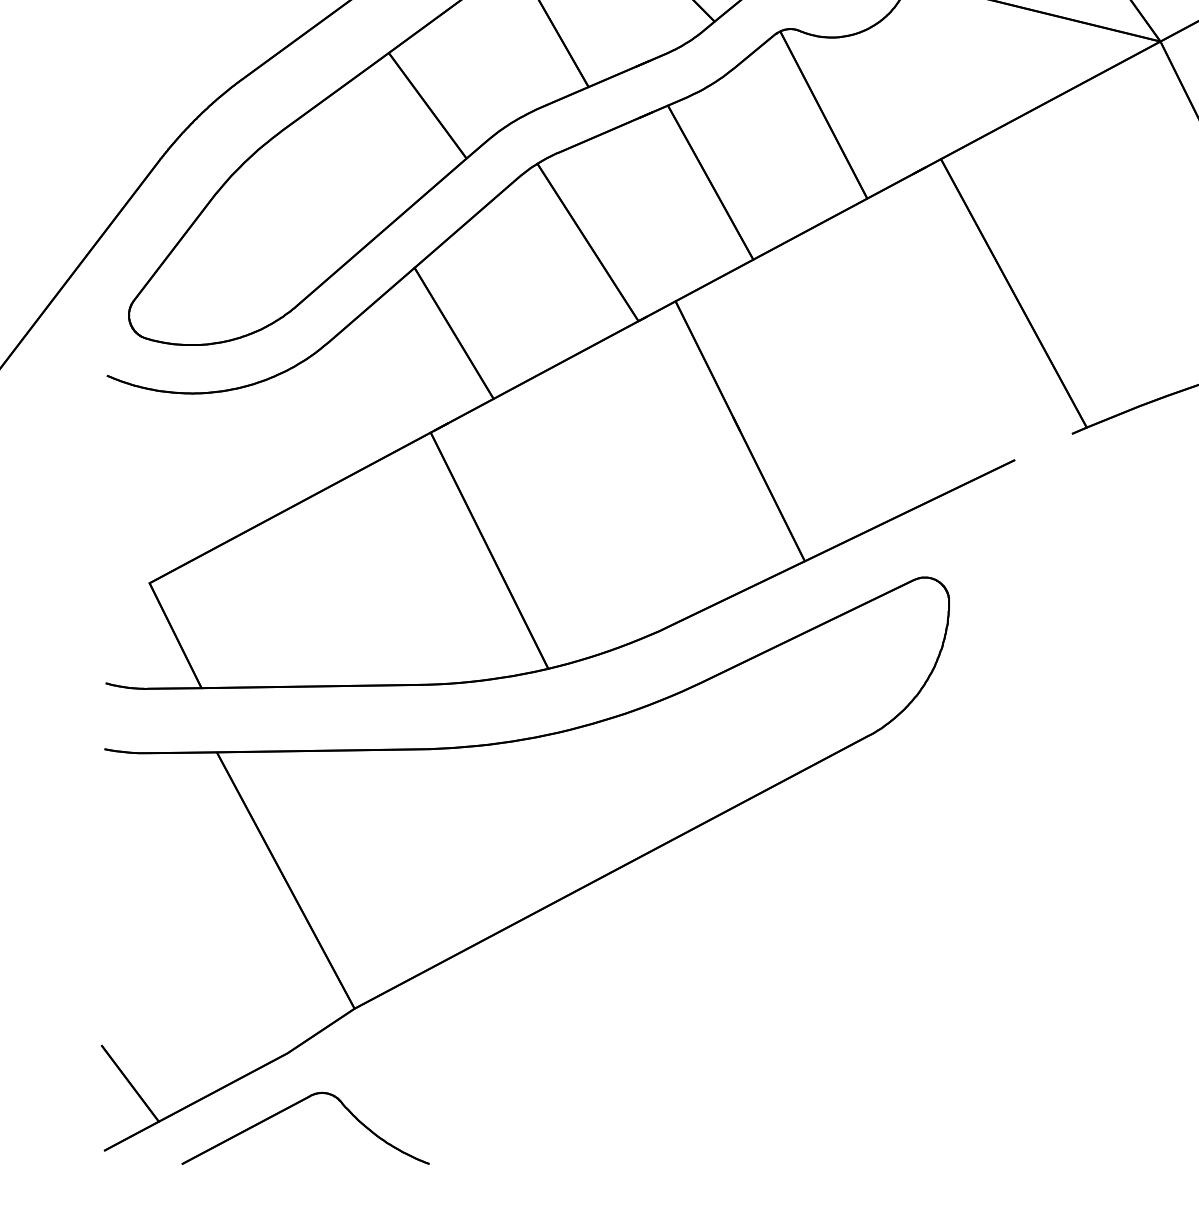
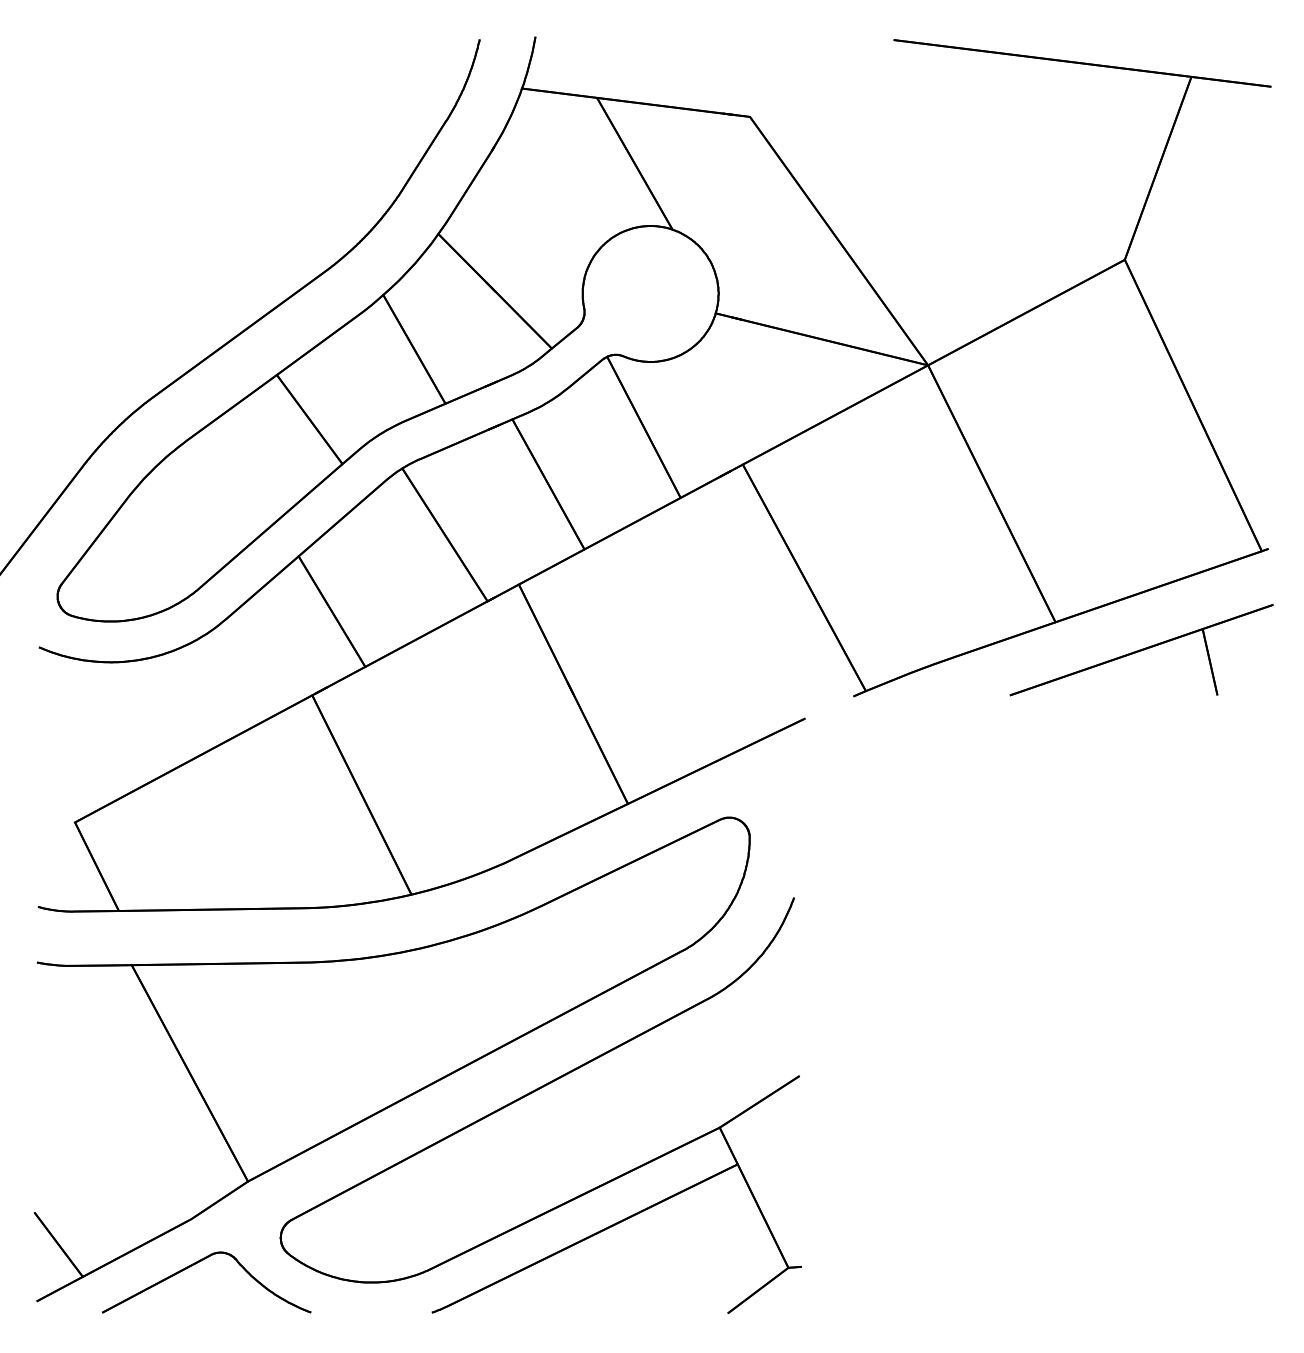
part: (694, 903) -> (534, 1092), added

